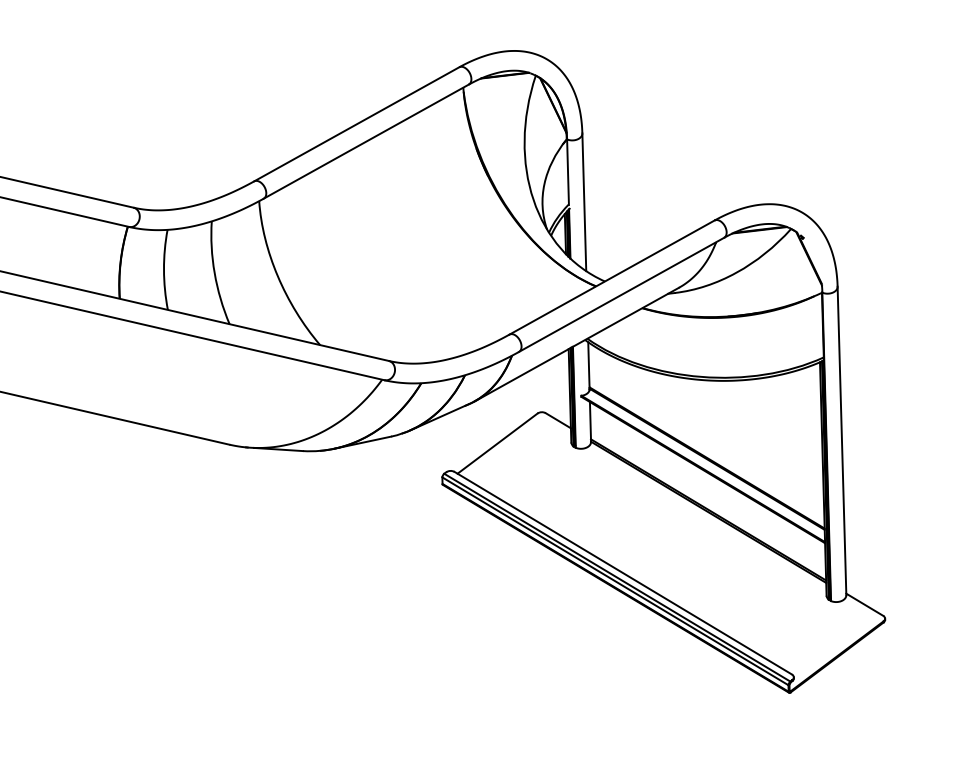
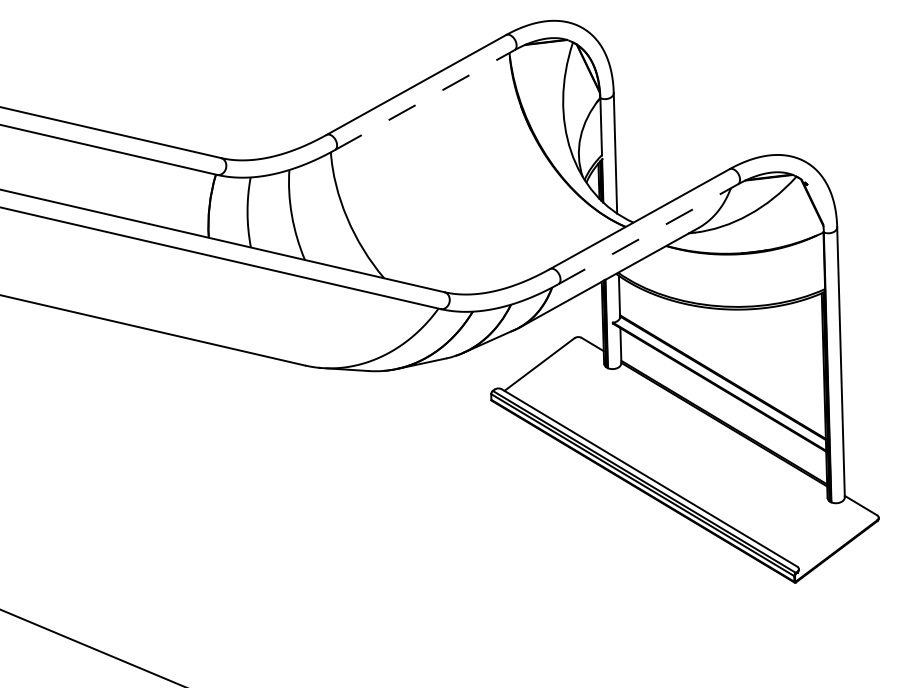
line: (366, 141) -> (424, 100), solid -> dashed
line: (622, 295) -> (648, 234), solid -> dashed

